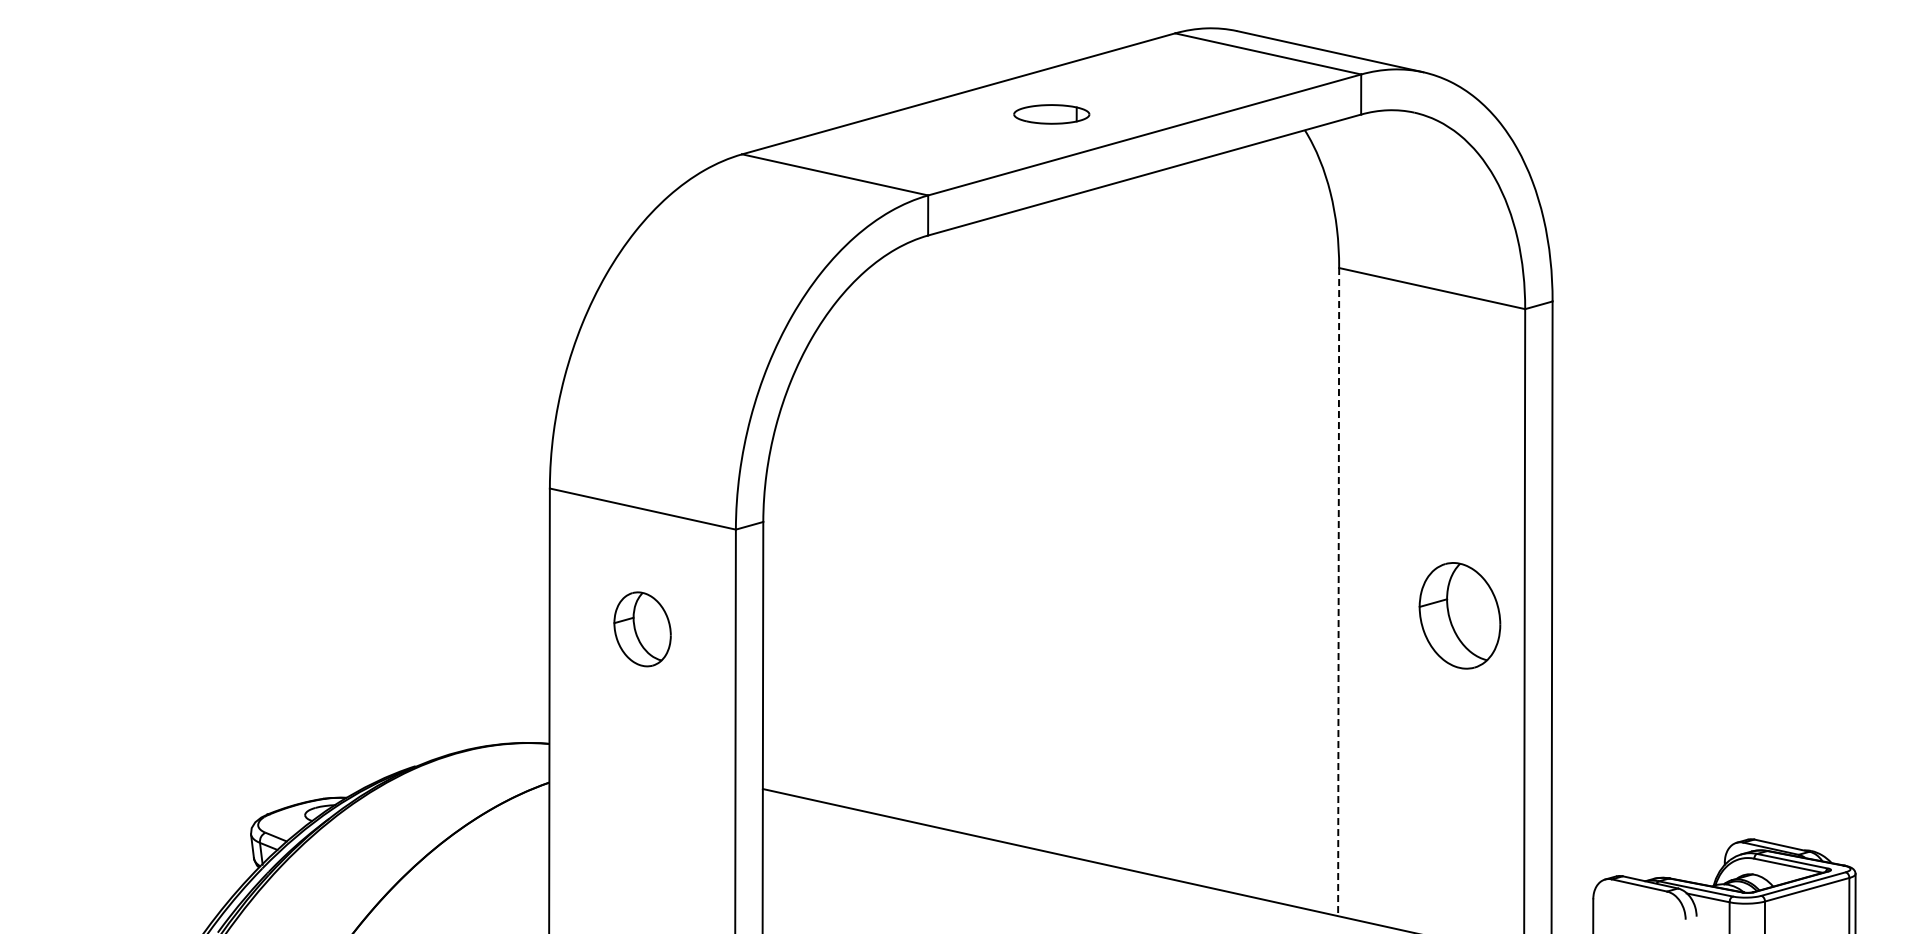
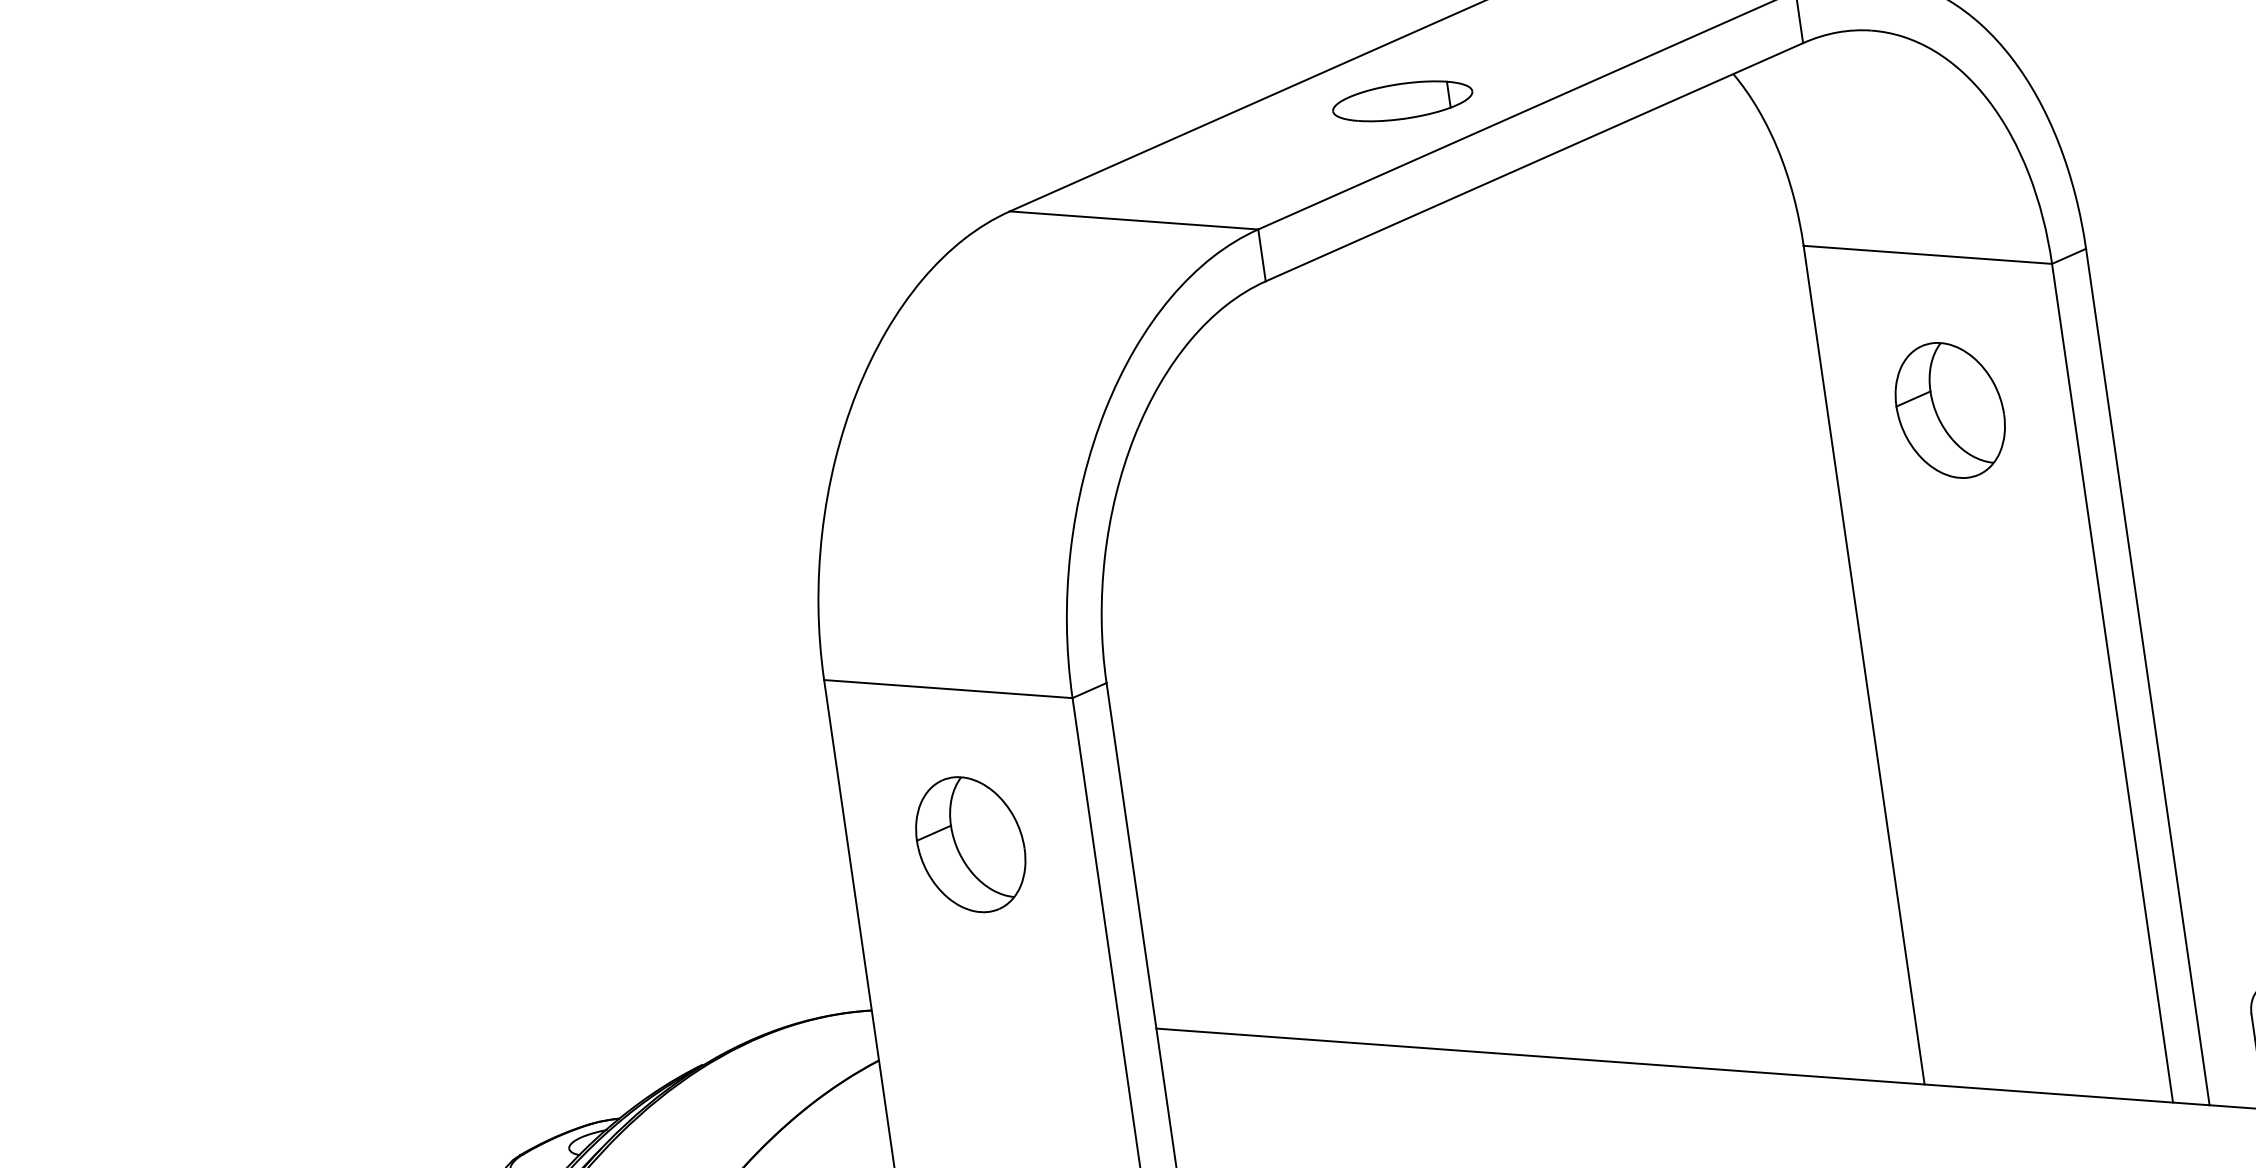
part: (1051, 114) -> (1402, 101), size x1.43
line: (1338, 592) -> (1864, 665), dashed -> solid
part: (1459, 615) -> (1949, 410), moved
part: (642, 629) -> (970, 844), size x1.43

